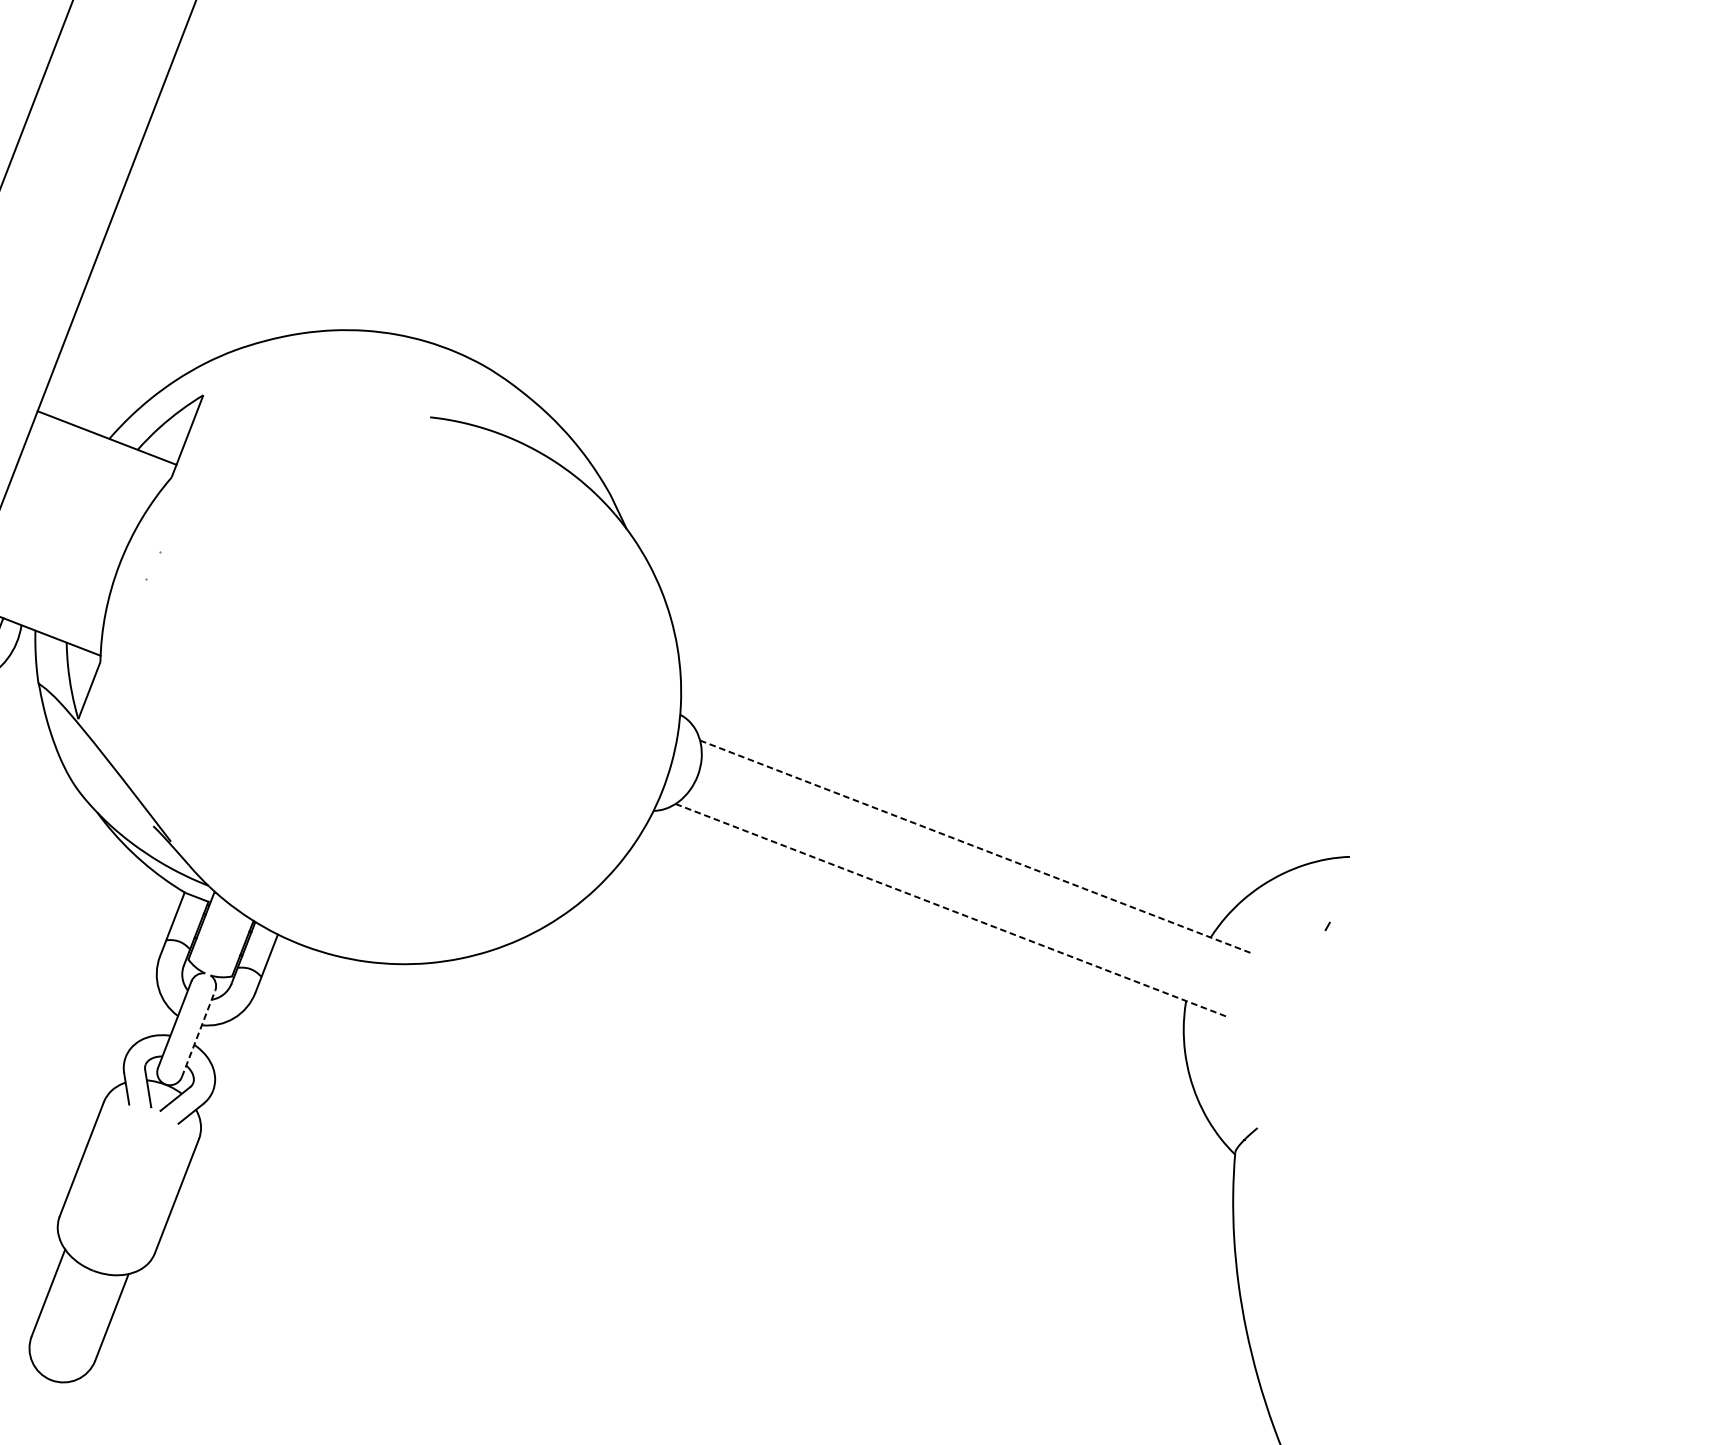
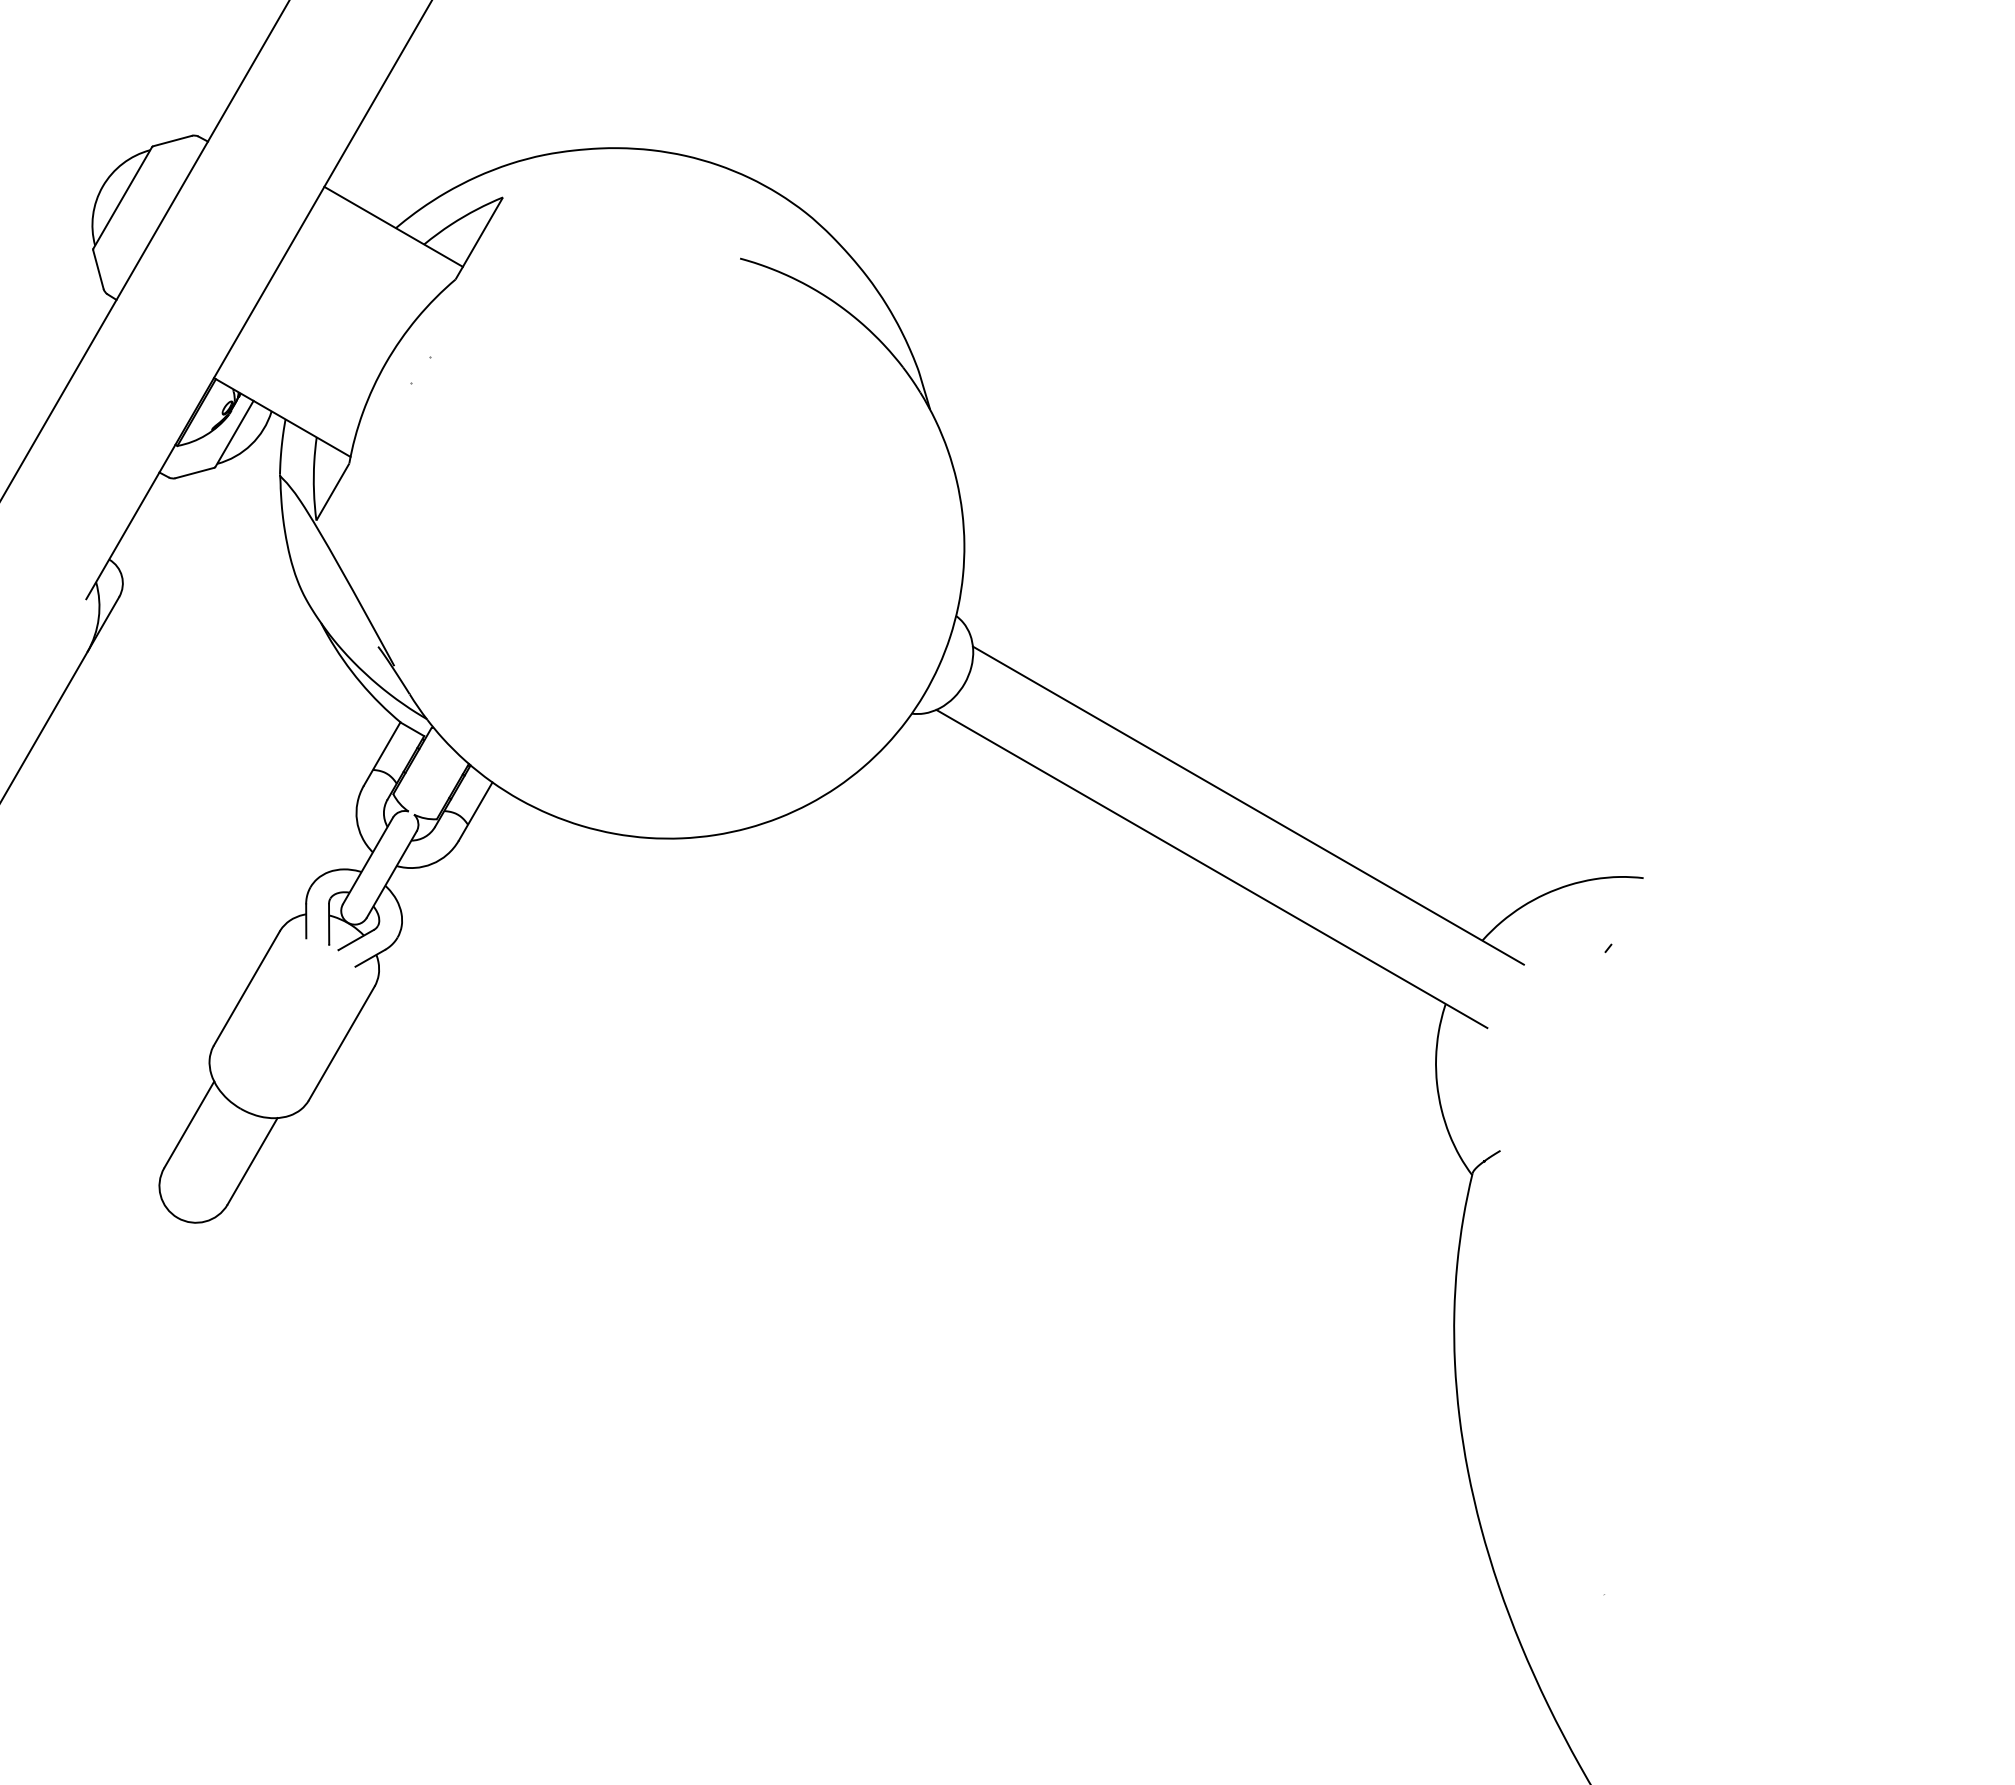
line: (976, 846) -> (1248, 805), dashed -> solid
line: (952, 910) -> (1212, 869), dashed -> solid
line: (198, 1033) -> (391, 874), dashed -> solid

